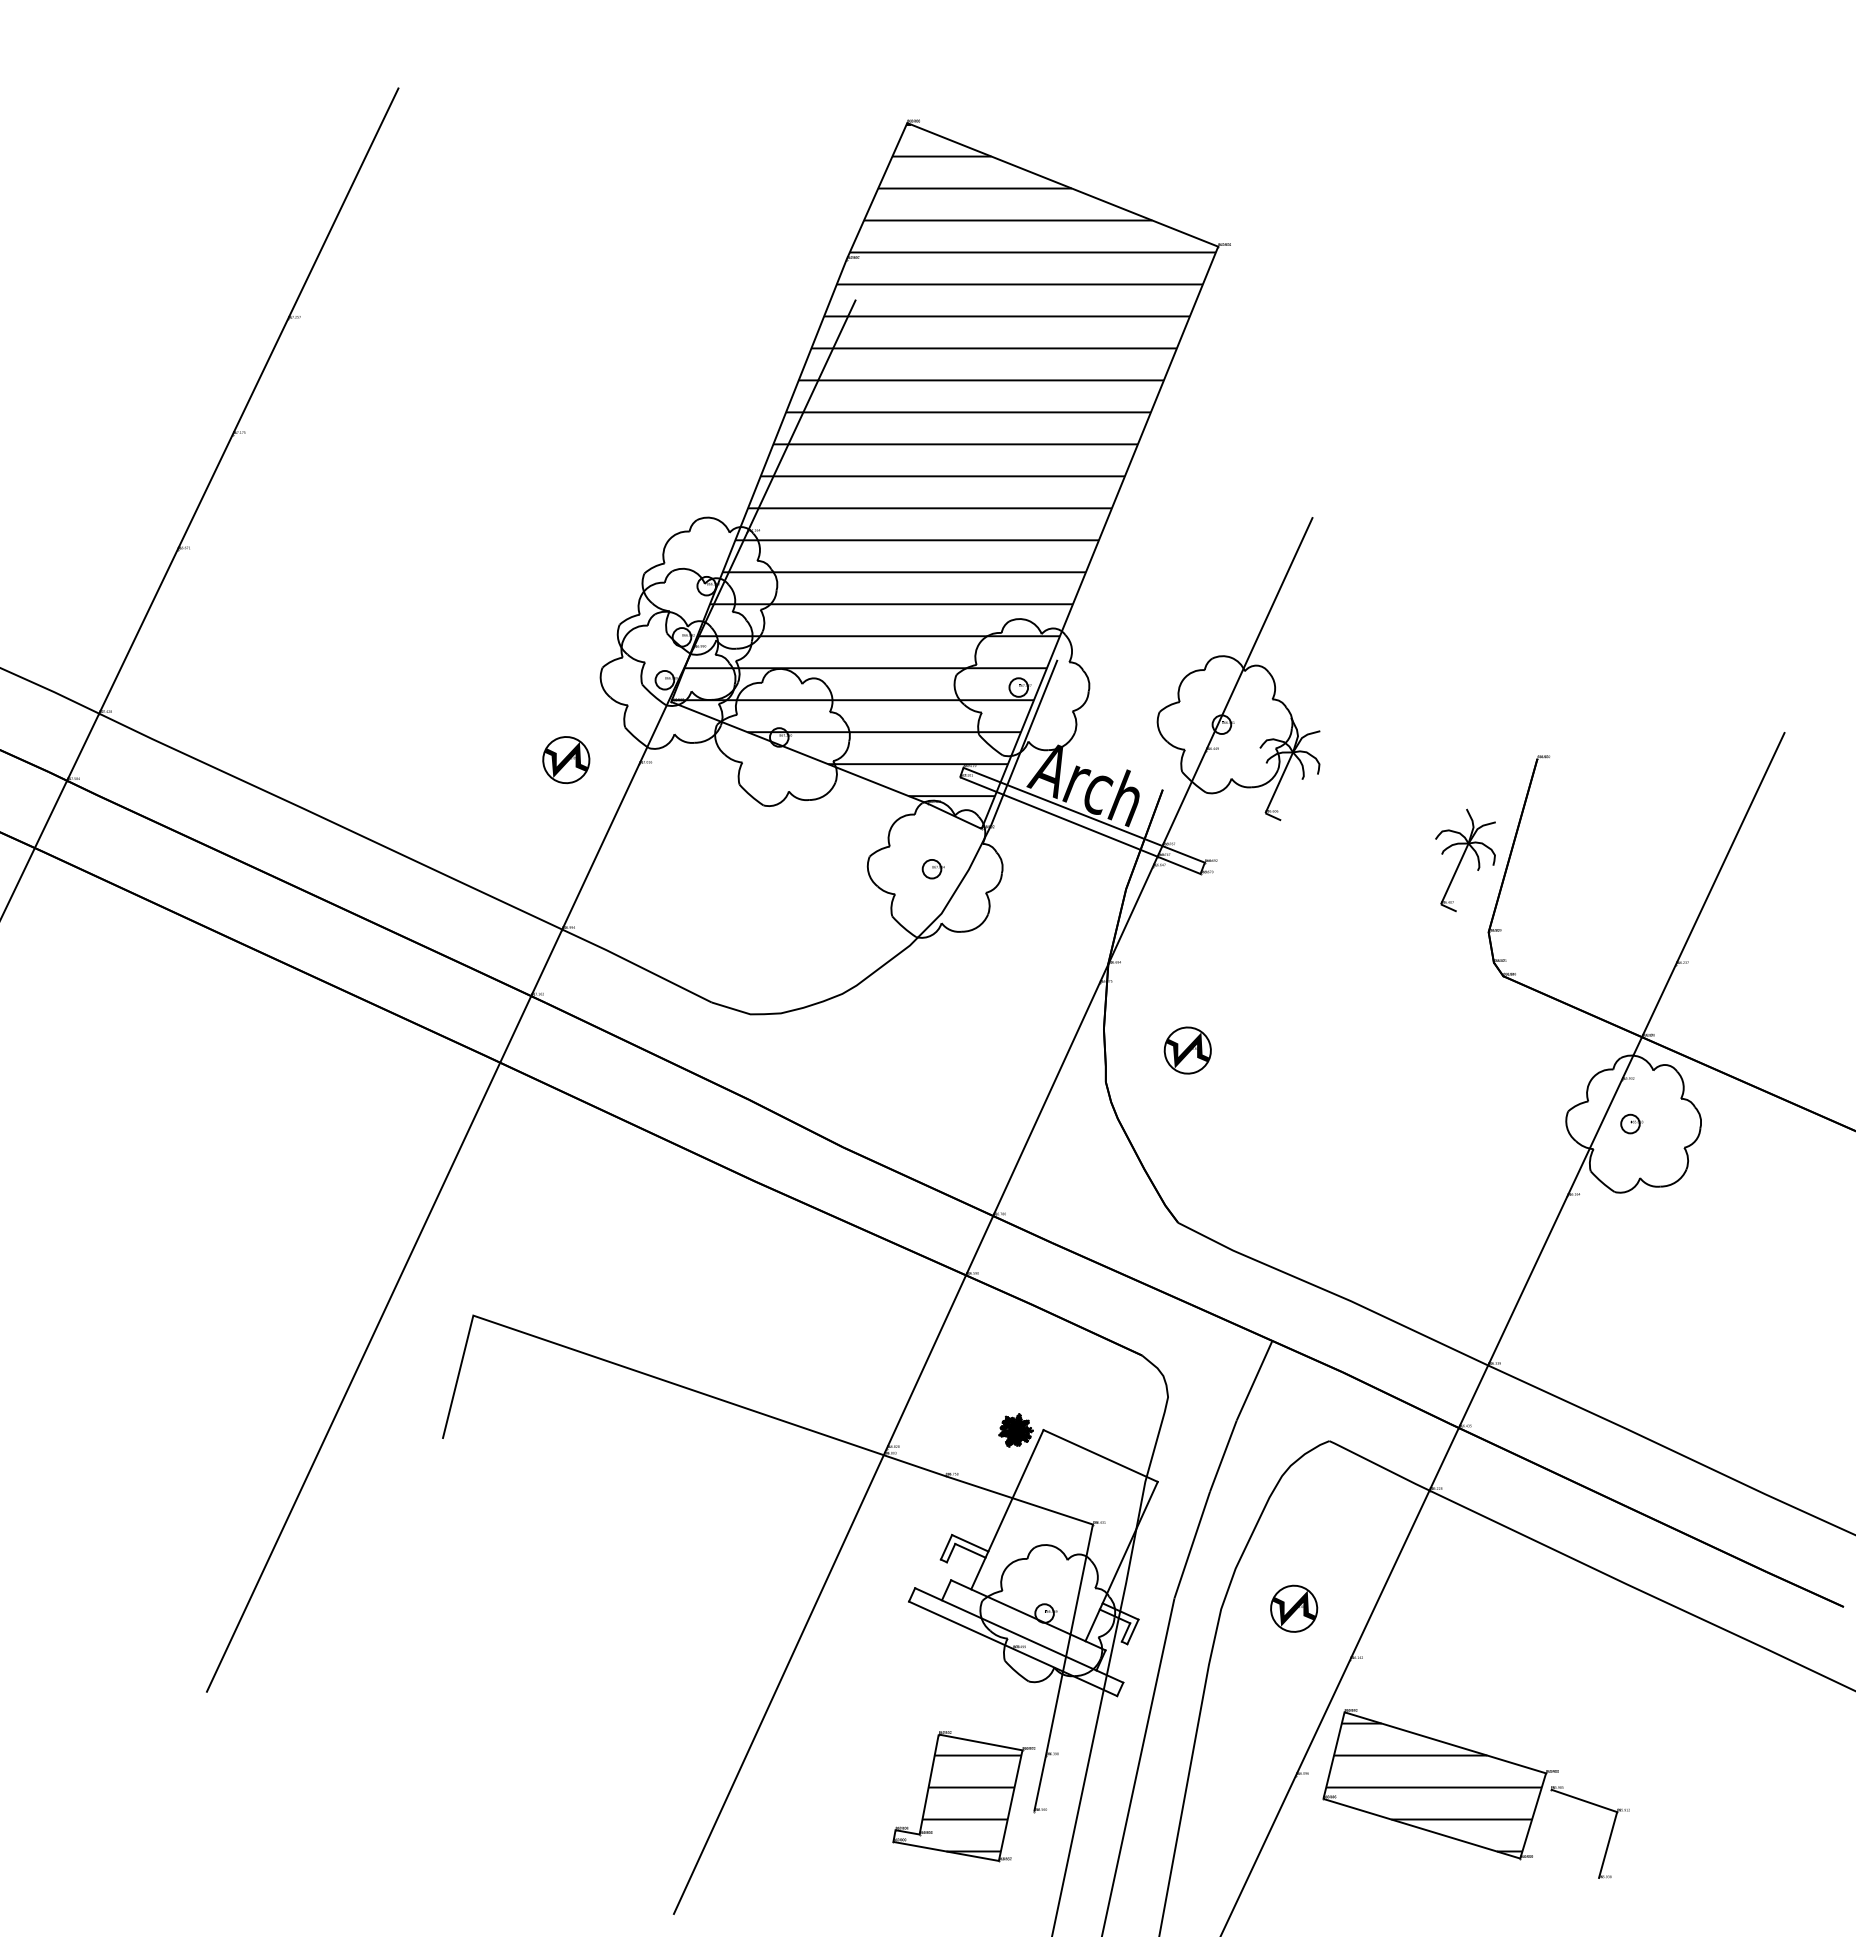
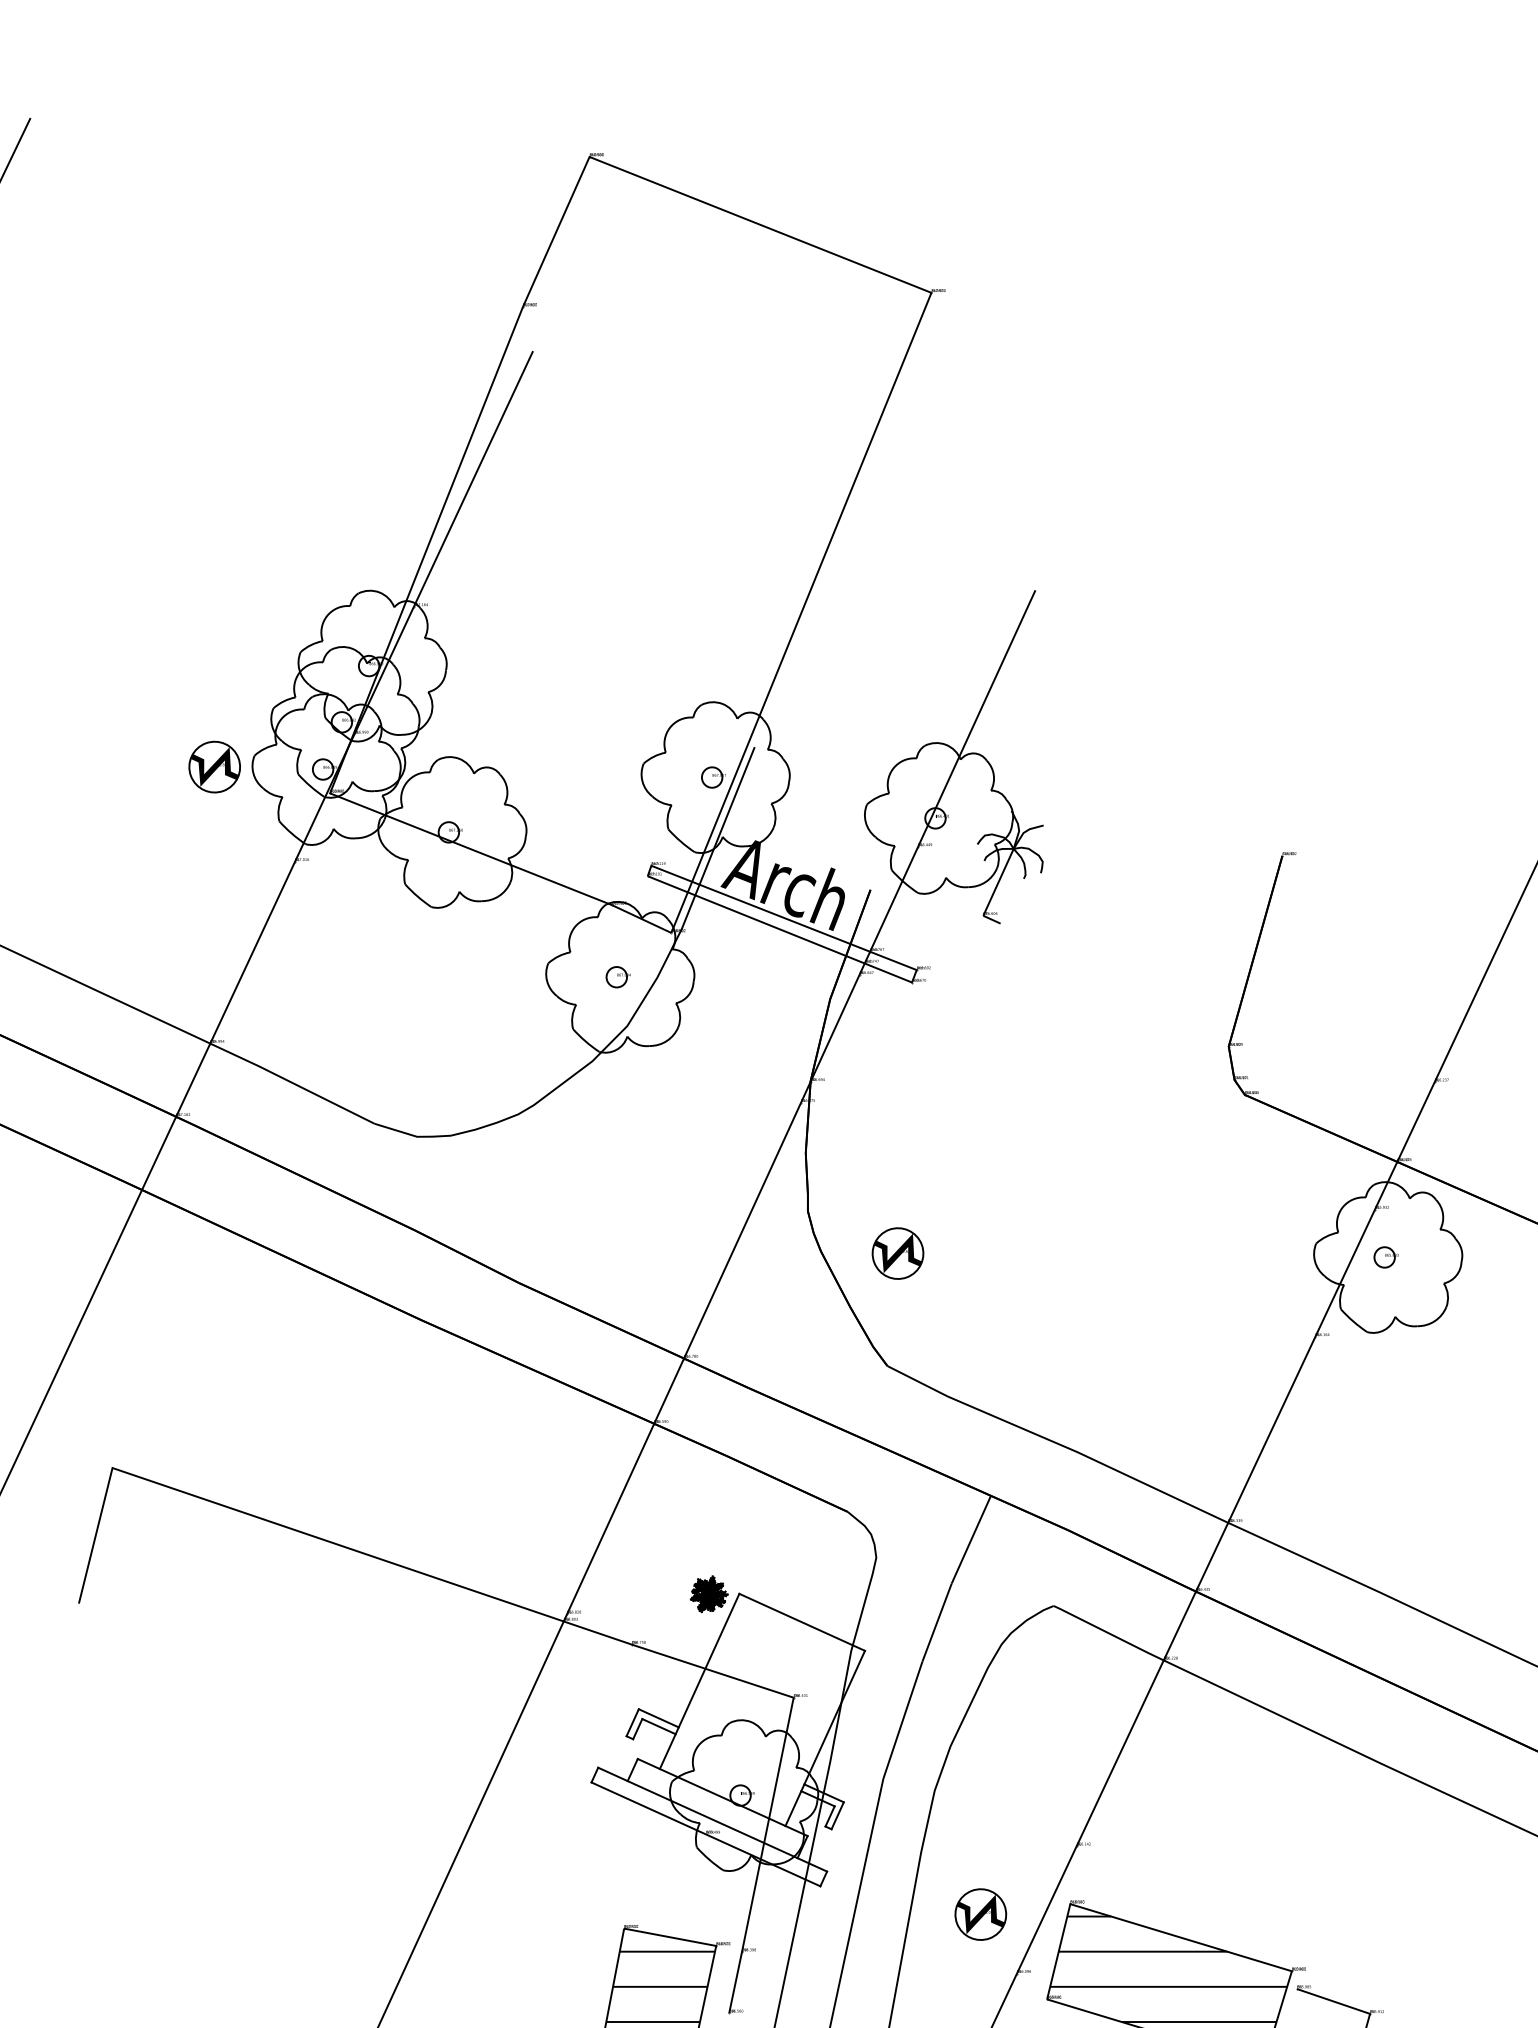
hatch: (943, 476) -> (629, 545), removed
part: (566, 760) -> (214, 767), moved
part: (1465, 860) -> (1203, 967), removed
part: (1187, 1050) -> (897, 1253), moved
part: (1294, 1608) -> (981, 1914), moved

